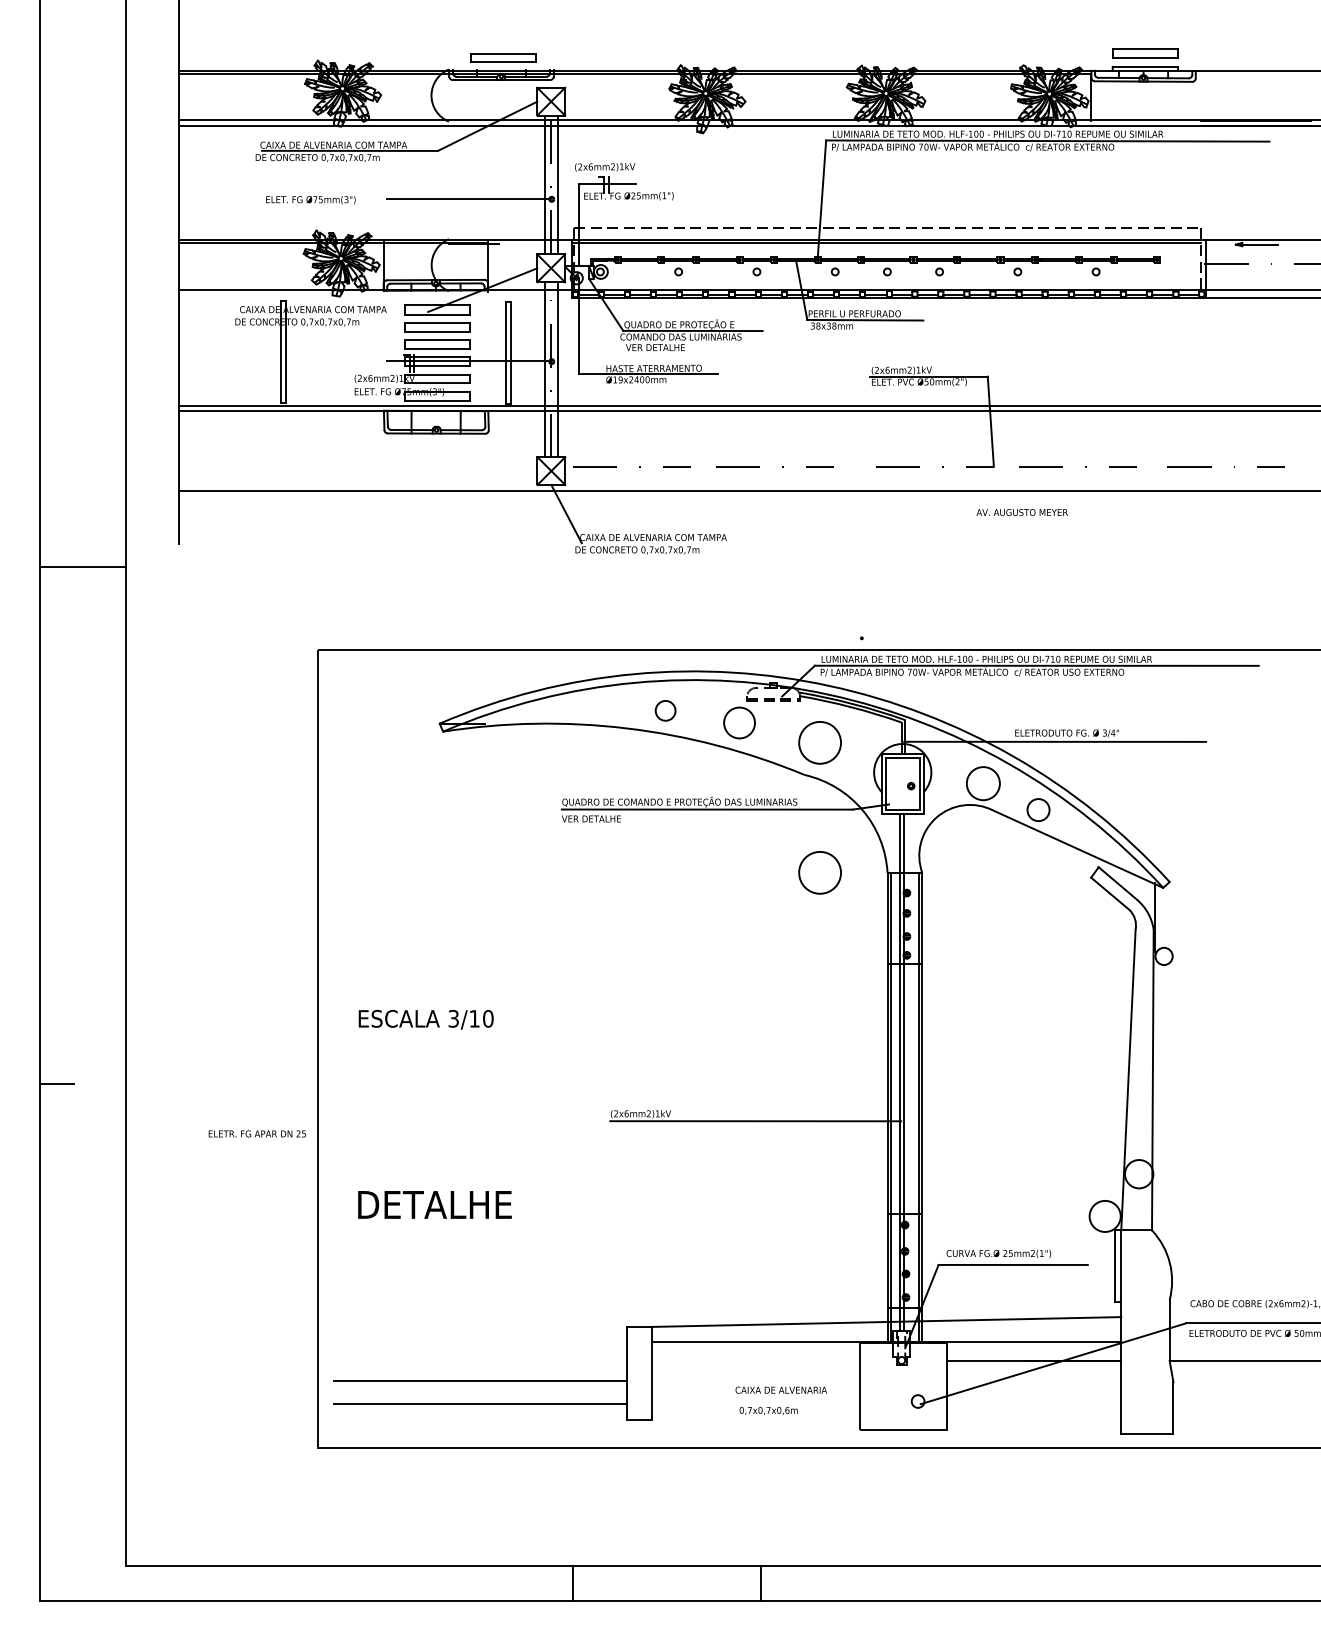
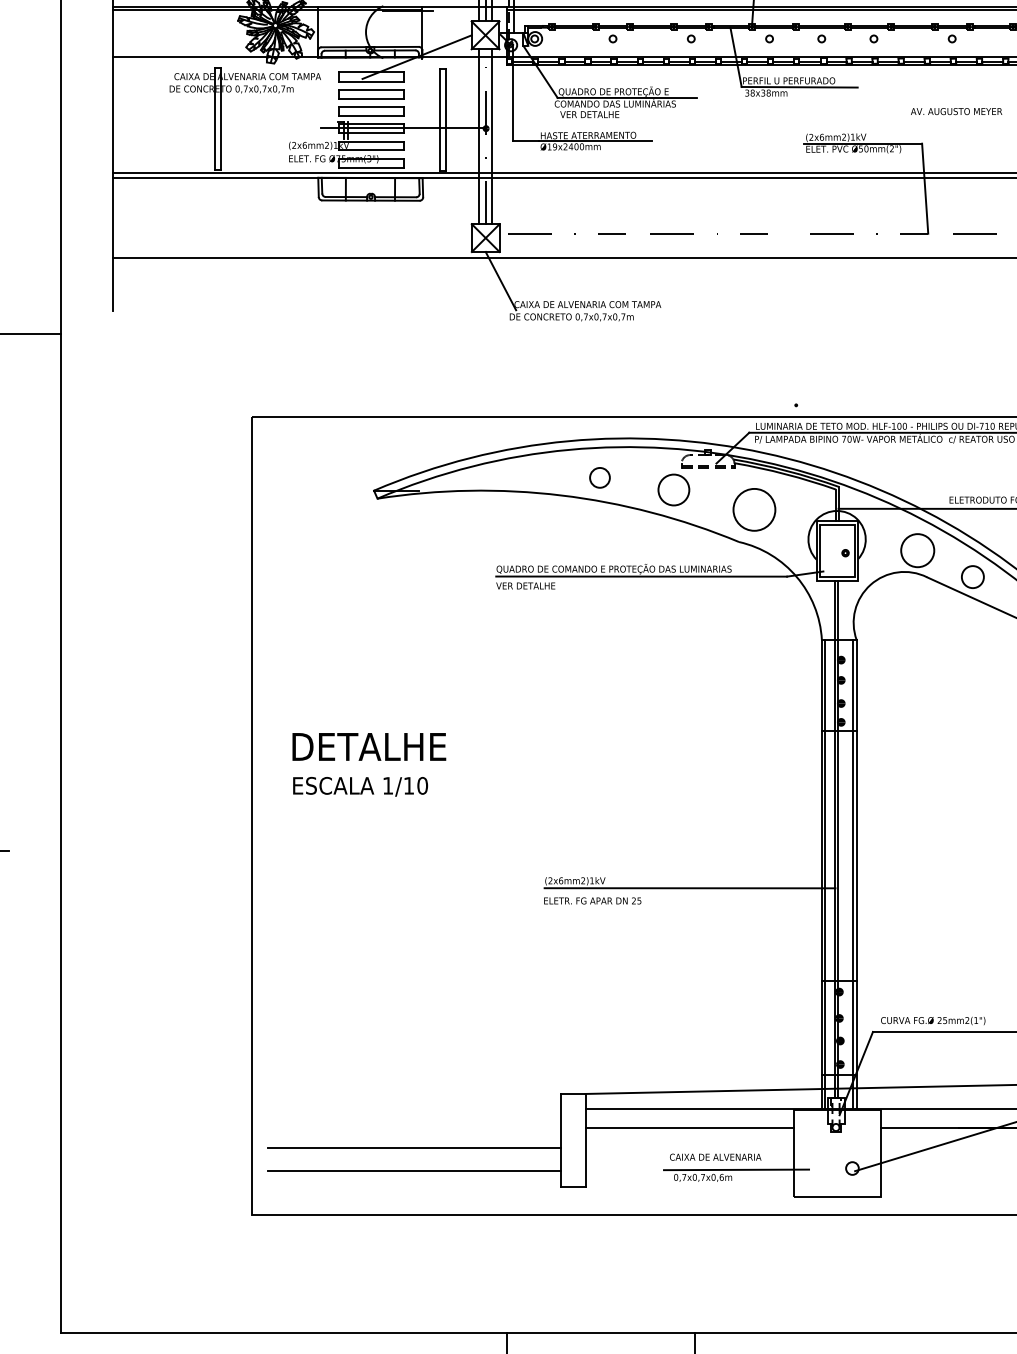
text: (1021, 512) -> (955, 111), moved
circle: (819, 872) -> (753, 639), removed
text: (453, 1018) -> (387, 785), 3/10 -> 1/10
text: (256, 1133) -> (591, 900), moved
text: (434, 1204) -> (368, 746), moved
line: (755, 1360) -> (689, 1127), added
line: (801, 1402) -> (735, 1169), added

